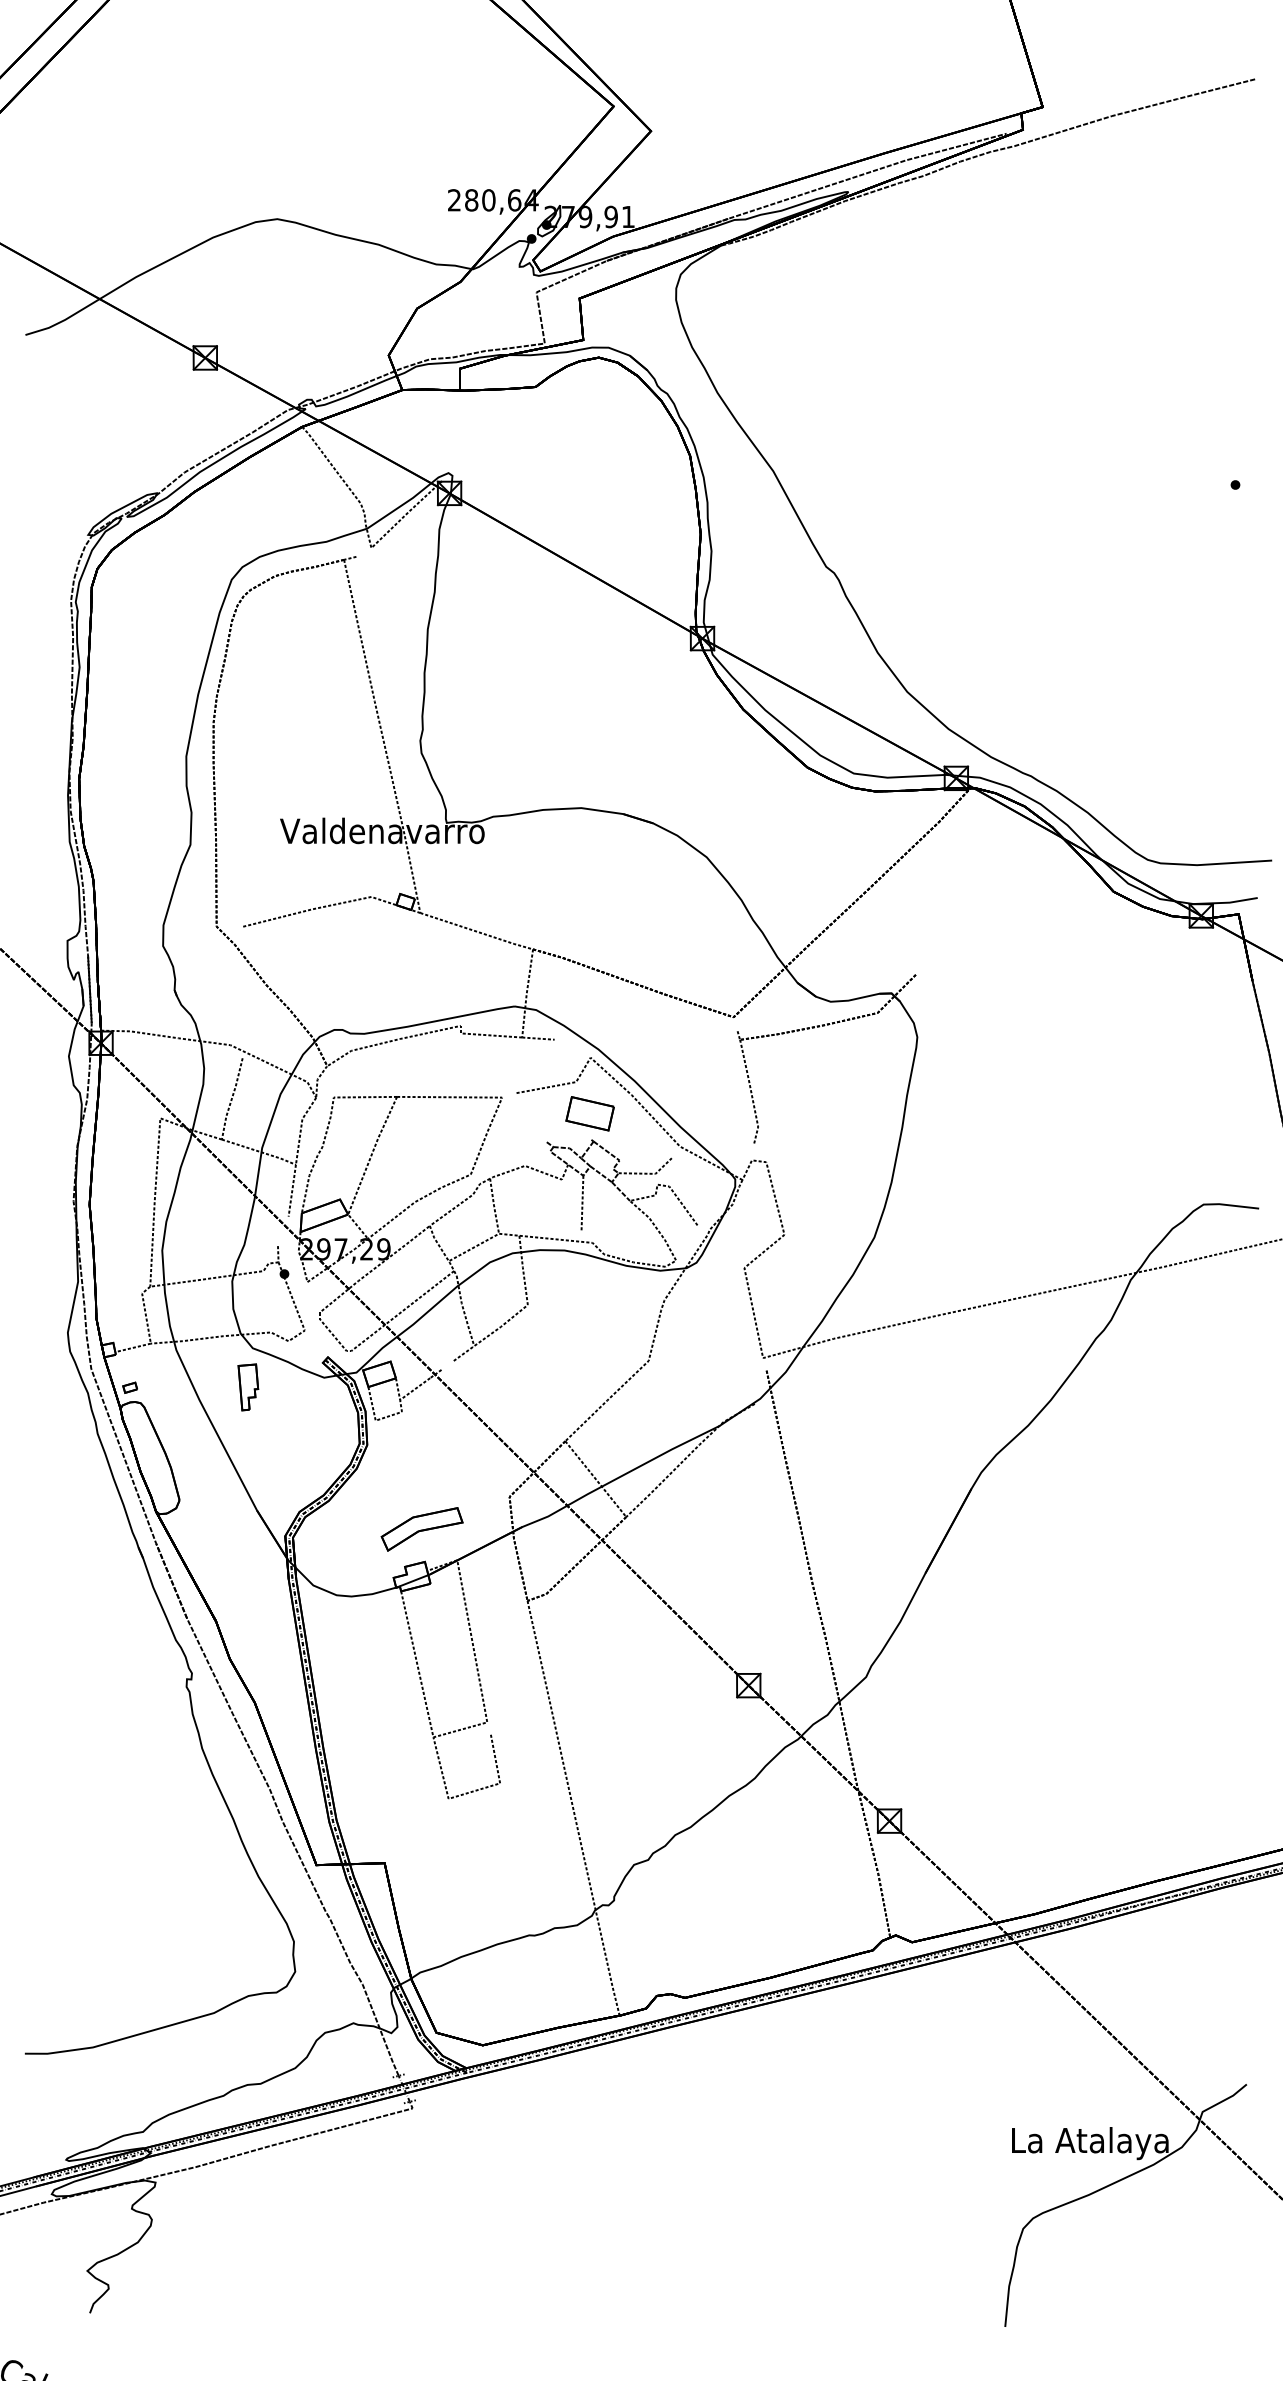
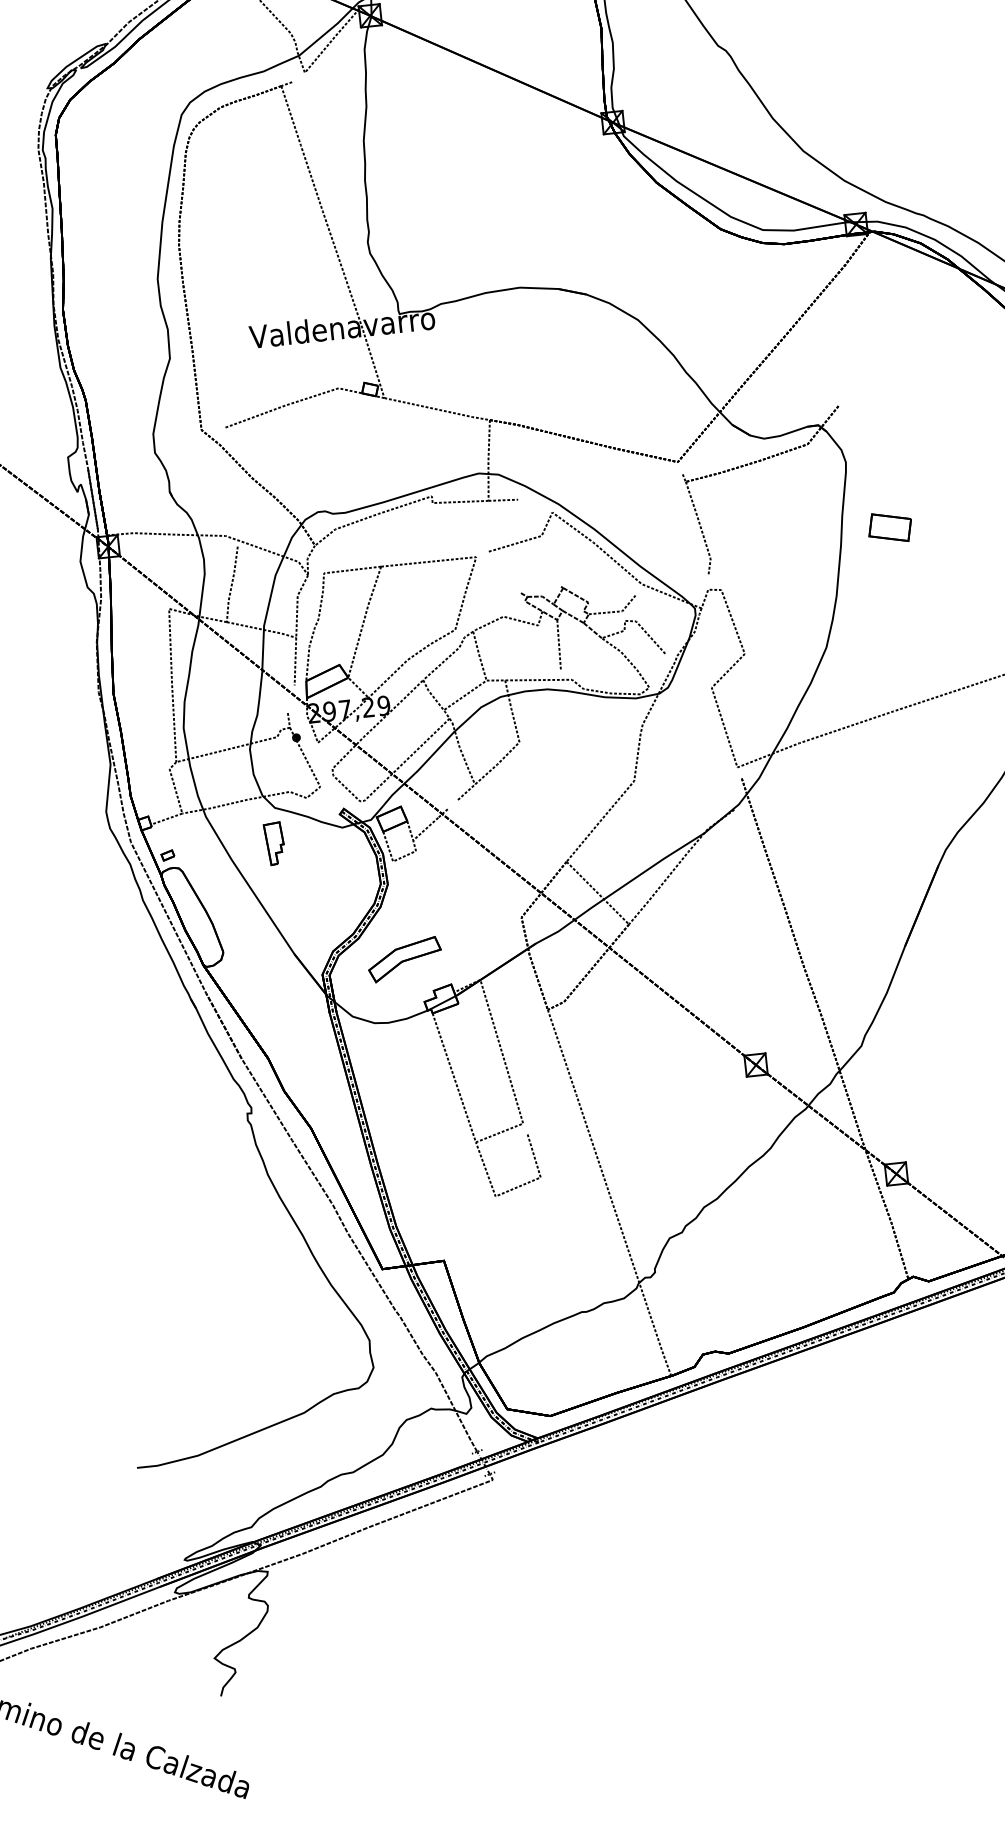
part: (589, 1113) -> (889, 527), moved
part: (421, 1529) -> (404, 959), moved

